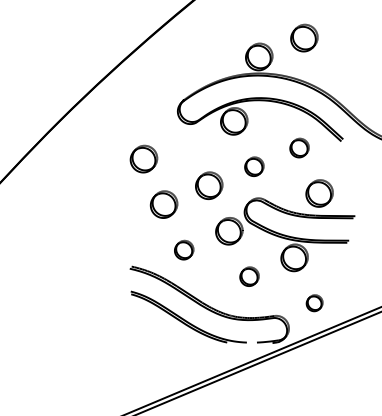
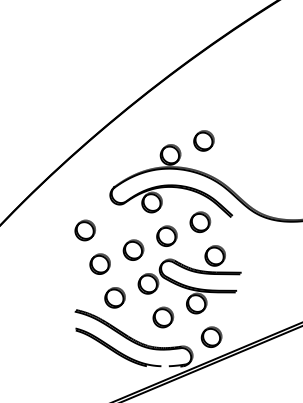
part: (299, 148) -> (200, 222), size x1.43
part: (253, 165) -> (166, 235), size x1.43
part: (183, 249) -> (114, 297), size x1.43
part: (249, 276) -> (163, 317), size x1.43
part: (314, 302) -> (211, 336), size x1.67

